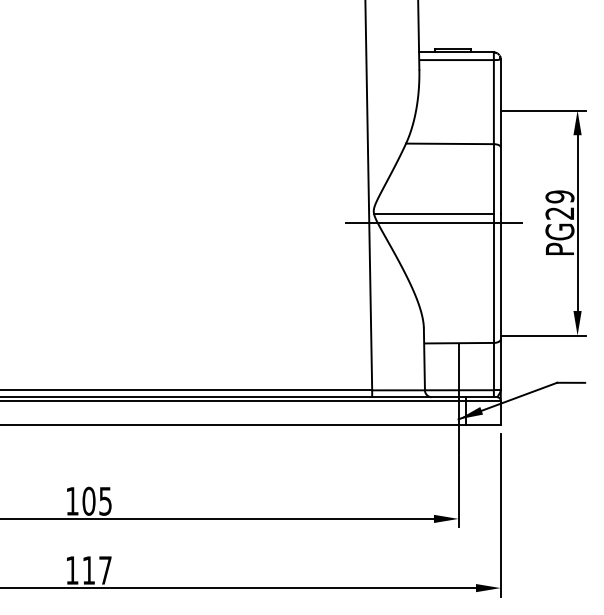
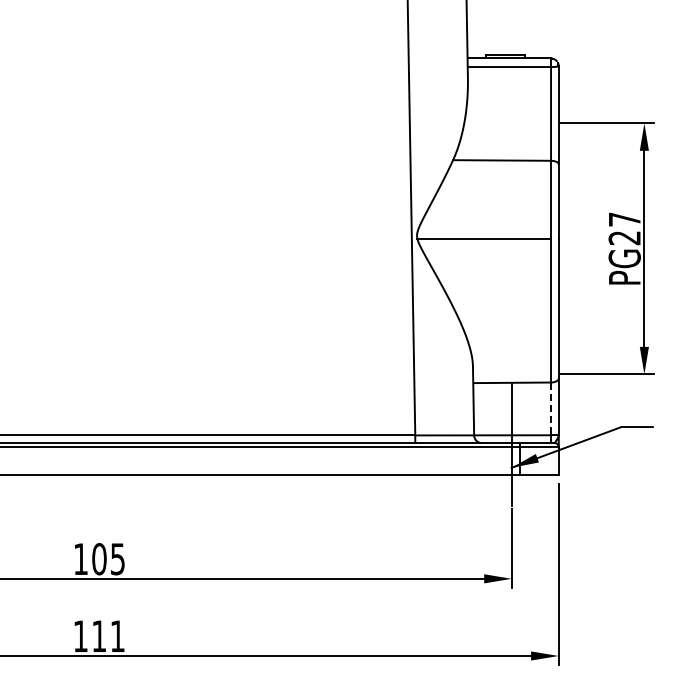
text: (559, 196) -> (624, 219), PG29 -> PG27
line: (433, 222) -> (483, 248), removed
line: (494, 367) -> (551, 409), solid -> dashed
text: (105, 569) -> (117, 635), 117 -> 111

